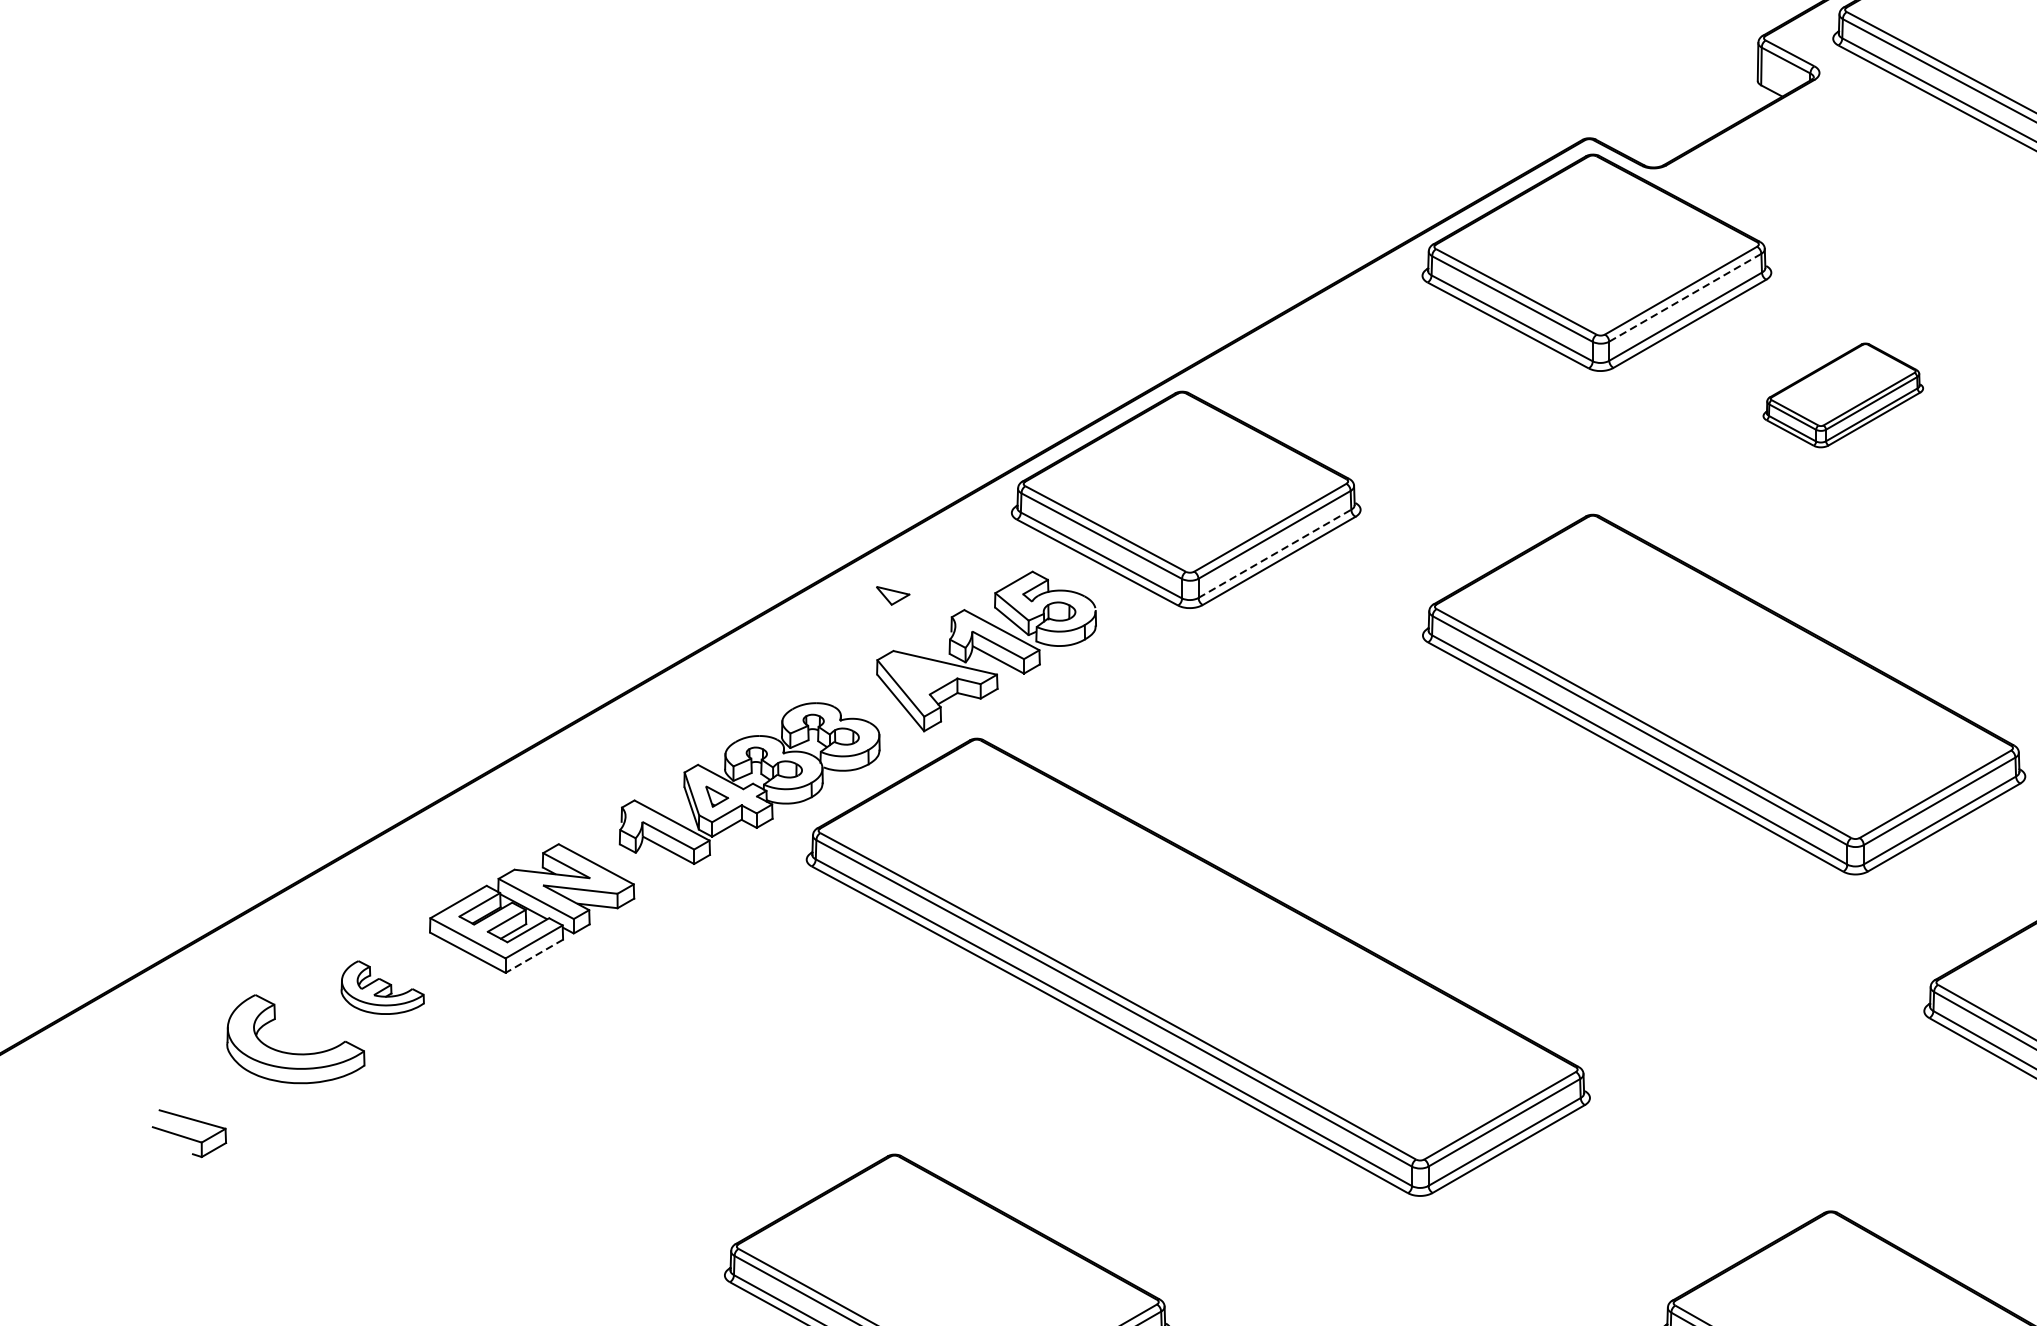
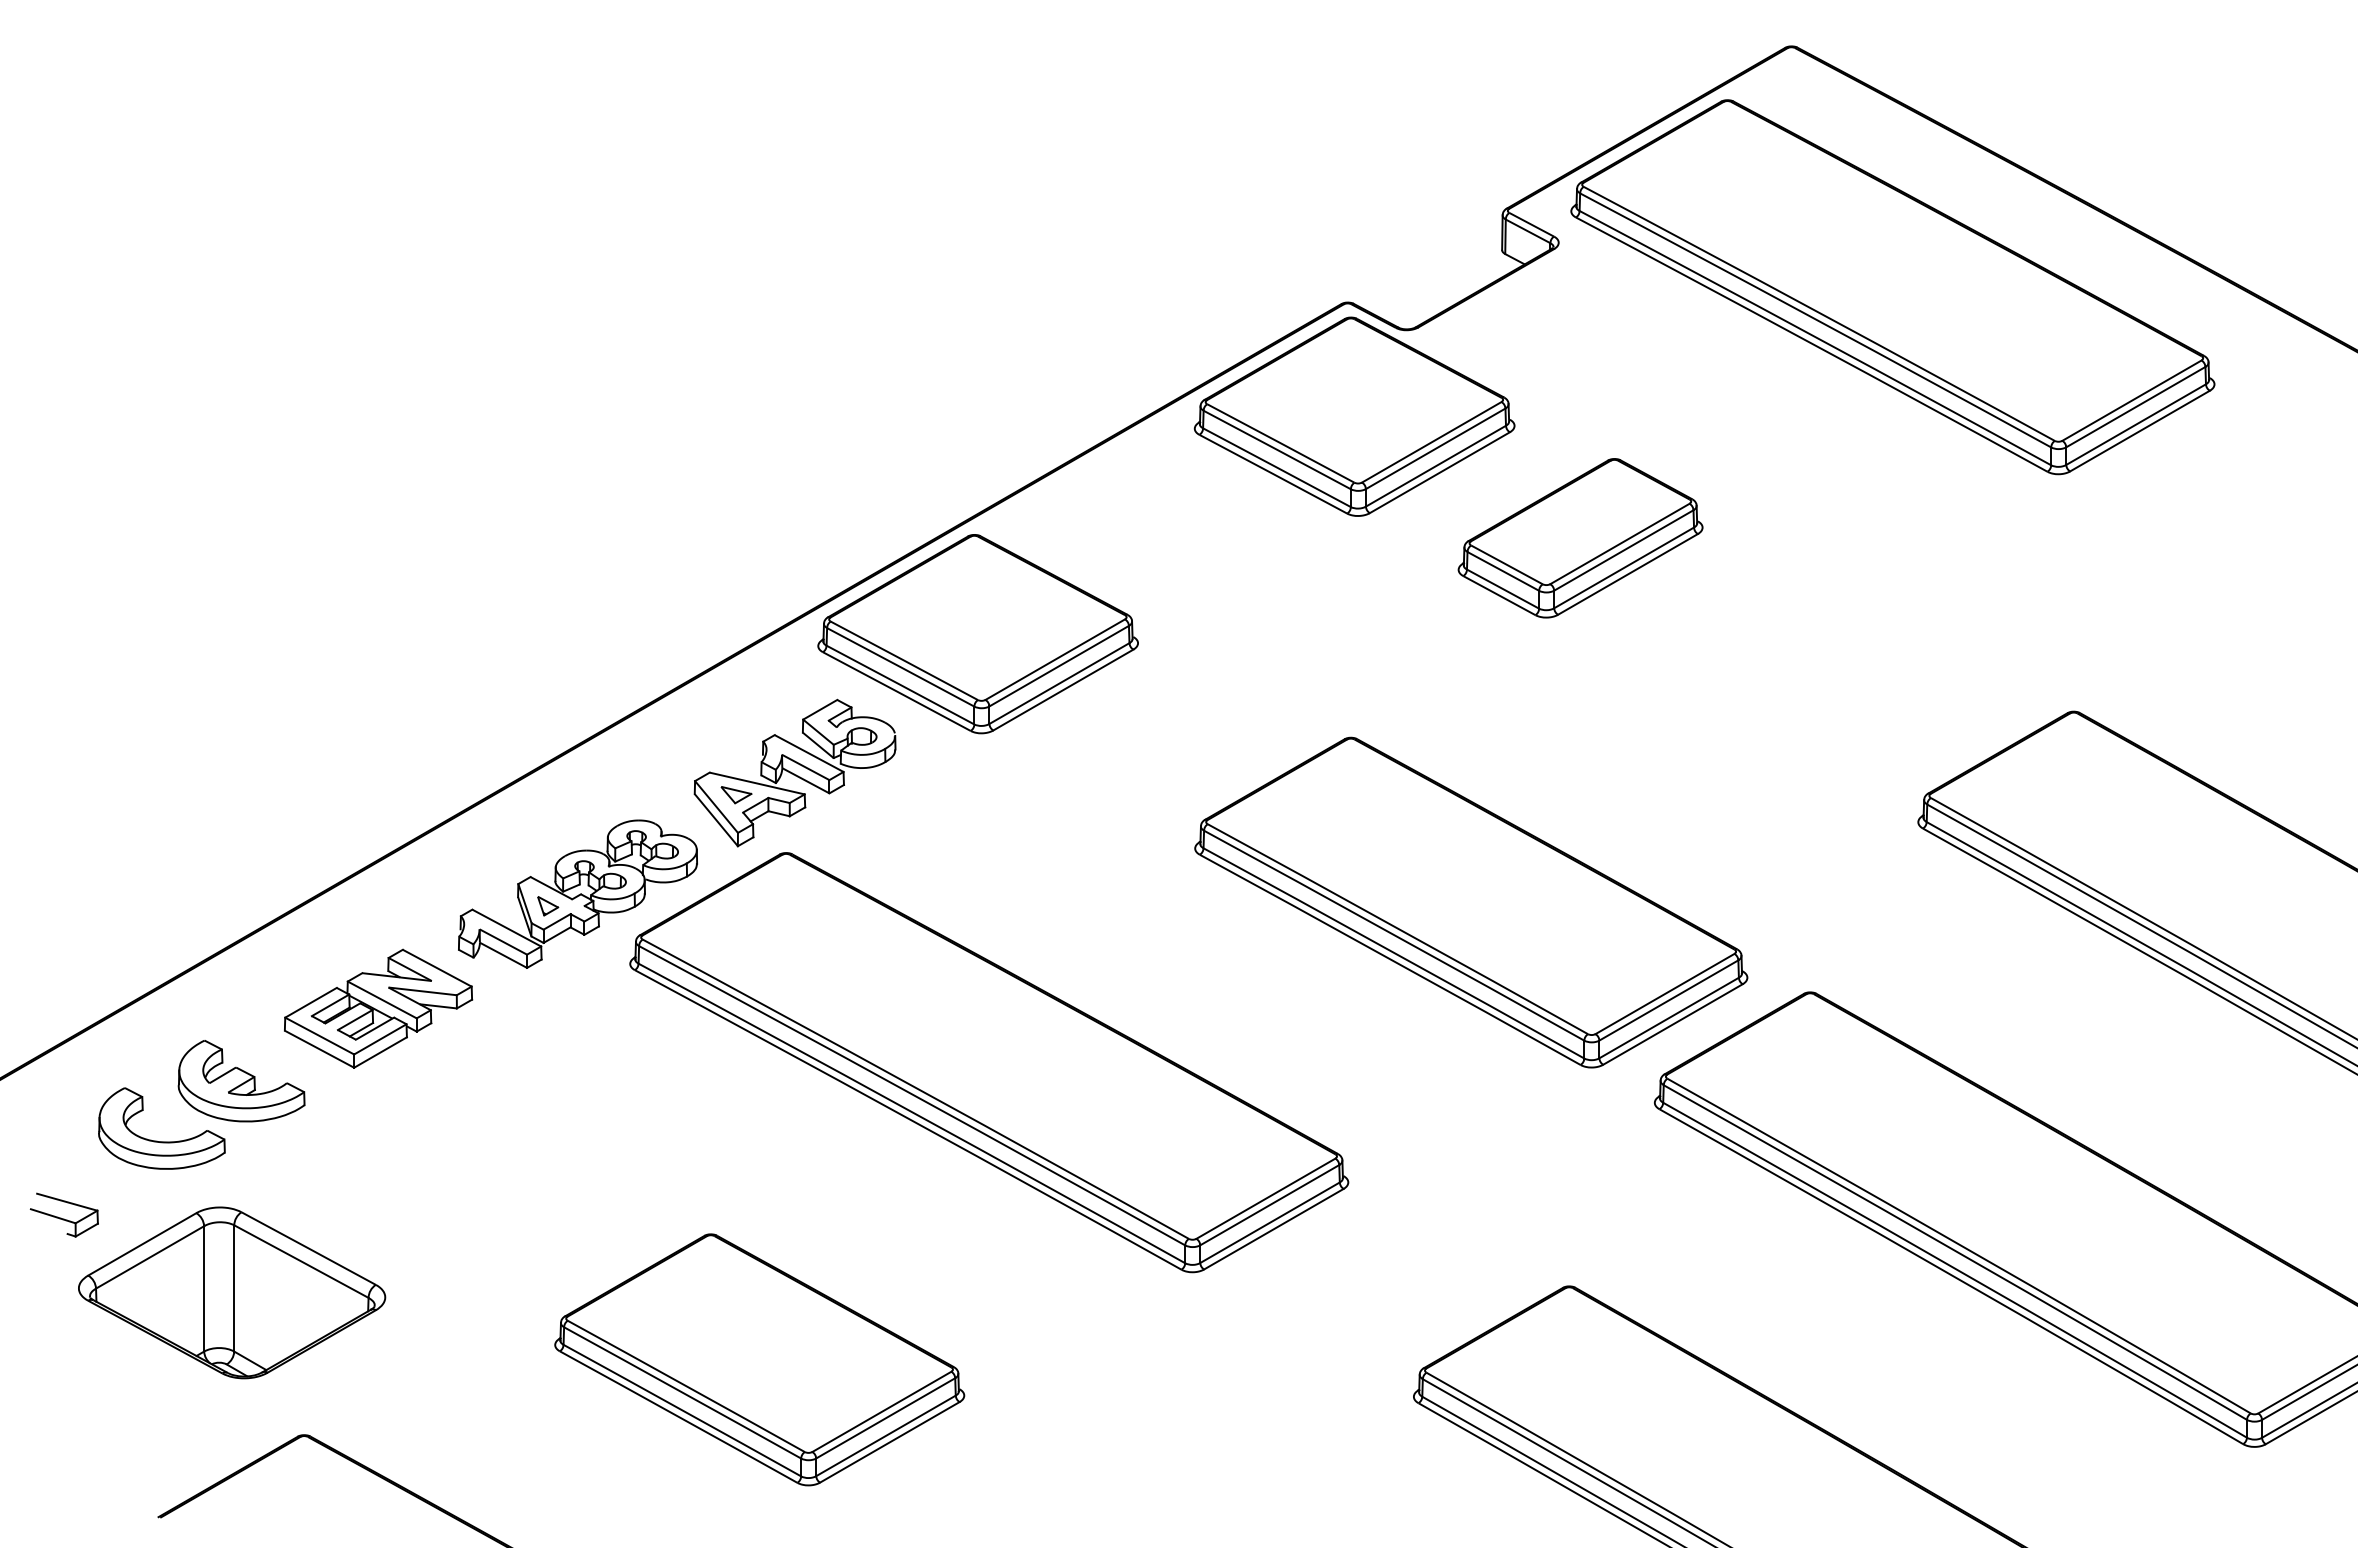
line: (1685, 297) -> (1435, 448), dashed -> solid
part: (1843, 395) -> (1580, 538), size x1.67
line: (1274, 553) -> (1059, 683), dashed -> solid
part: (893, 596) -> (736, 795), moved
part: (1724, 694) -> (1471, 902), moved
line: (534, 956) -> (380, 1052), dashed -> solid
part: (382, 987) -> (241, 1081), size x1.67
part: (372, 1218) -> (232, 1292), added

